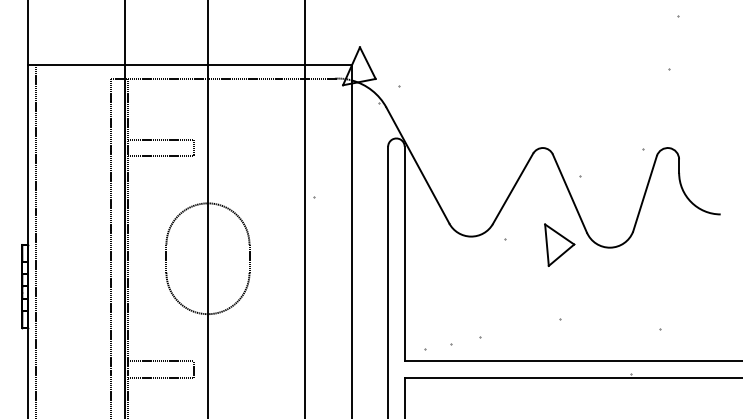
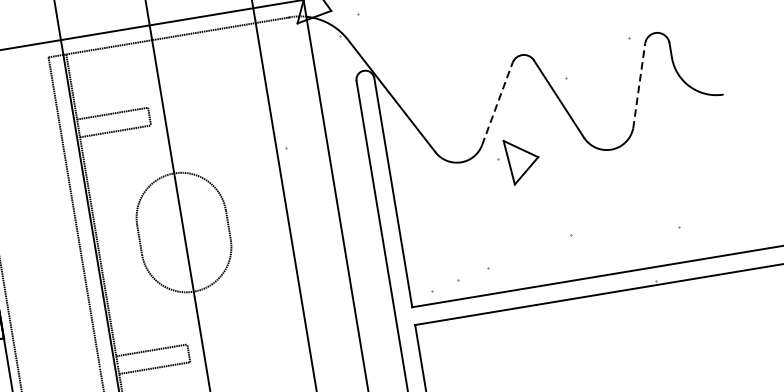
line: (513, 188) -> (497, 103), solid -> dashed
line: (645, 193) -> (639, 85), solid -> dashed
part: (559, 244) -> (522, 159), moved

